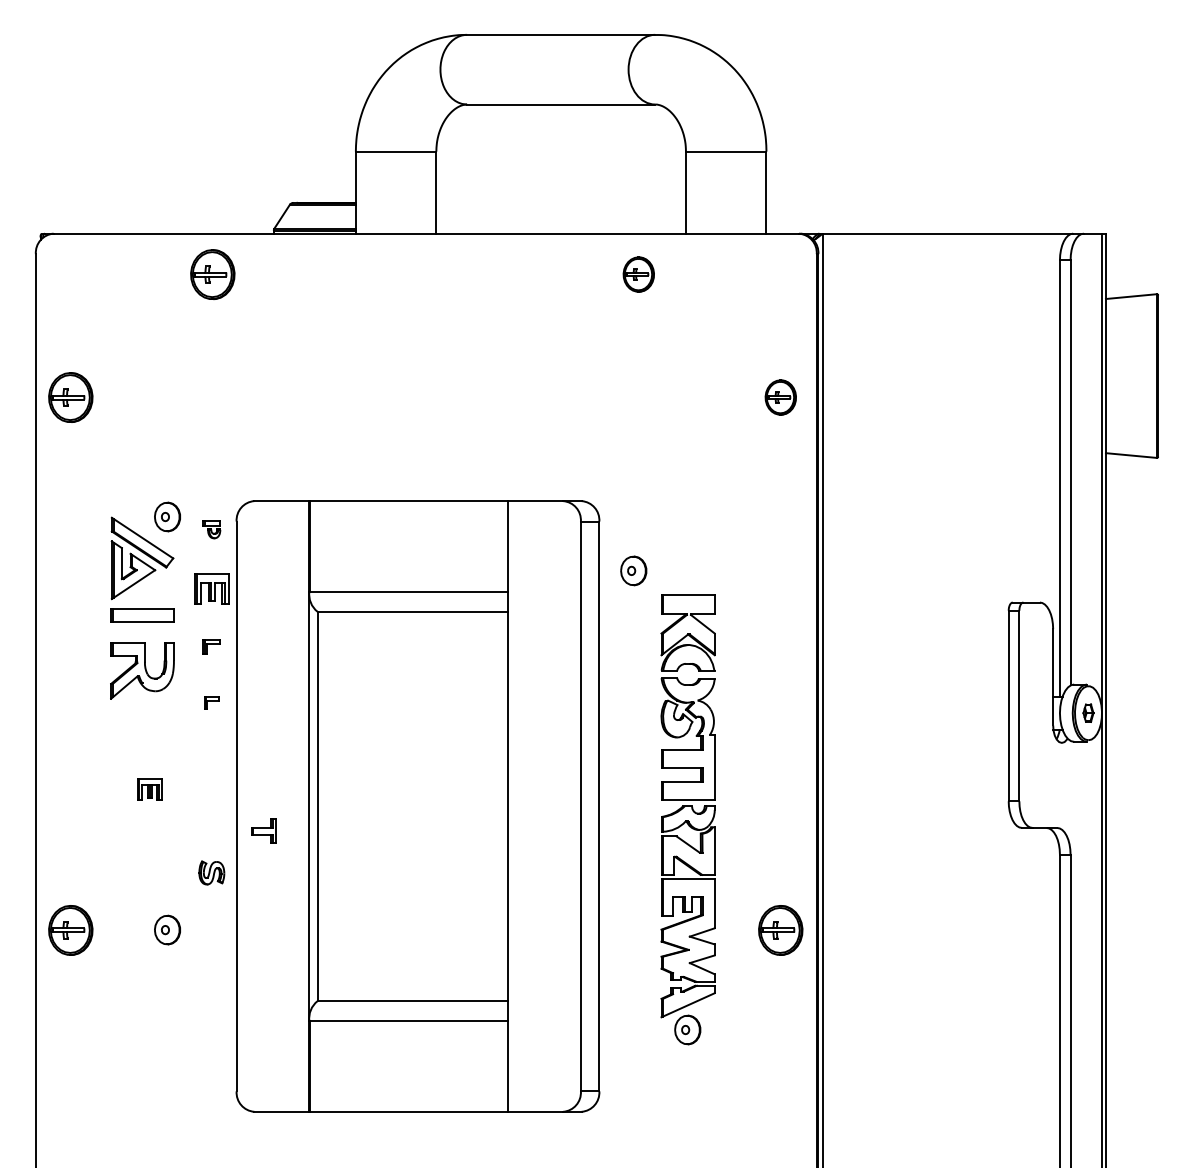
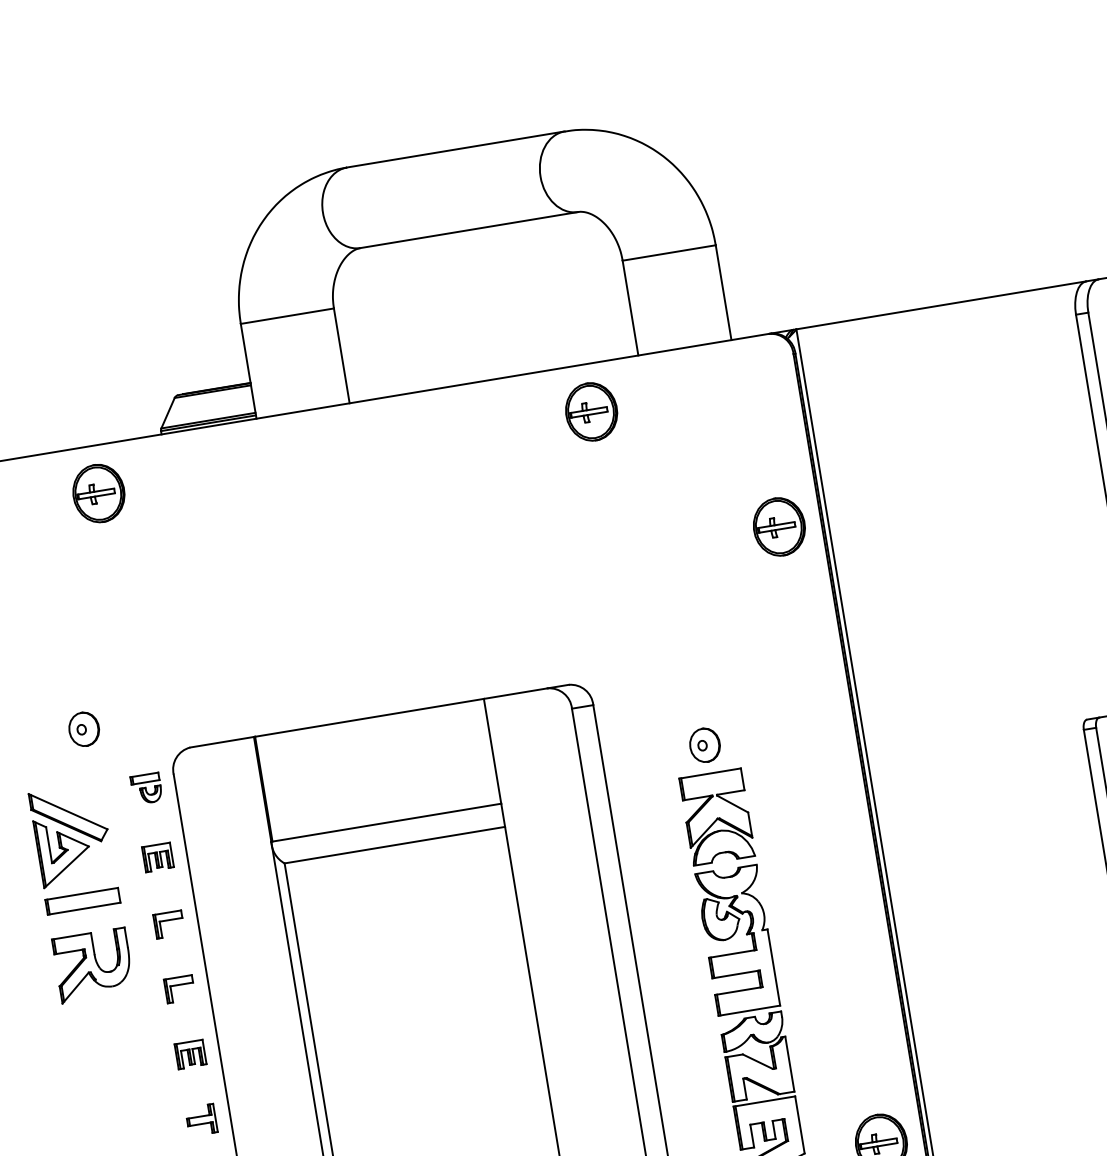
part: (638, 274) -> (591, 411), size x1.43
part: (780, 397) -> (779, 526), size x1.43
part: (167, 516) -> (84, 728), moved
part: (211, 529) -> (146, 788), size x1.43
part: (633, 570) -> (704, 744), moved
part: (211, 588) -> (157, 856), size x0.71
part: (211, 646) -> (168, 923), size x1.43
part: (211, 702) -> (179, 988), size x1.67
part: (149, 789) -> (190, 1054), moved
part: (263, 830) -> (200, 1119), moved

